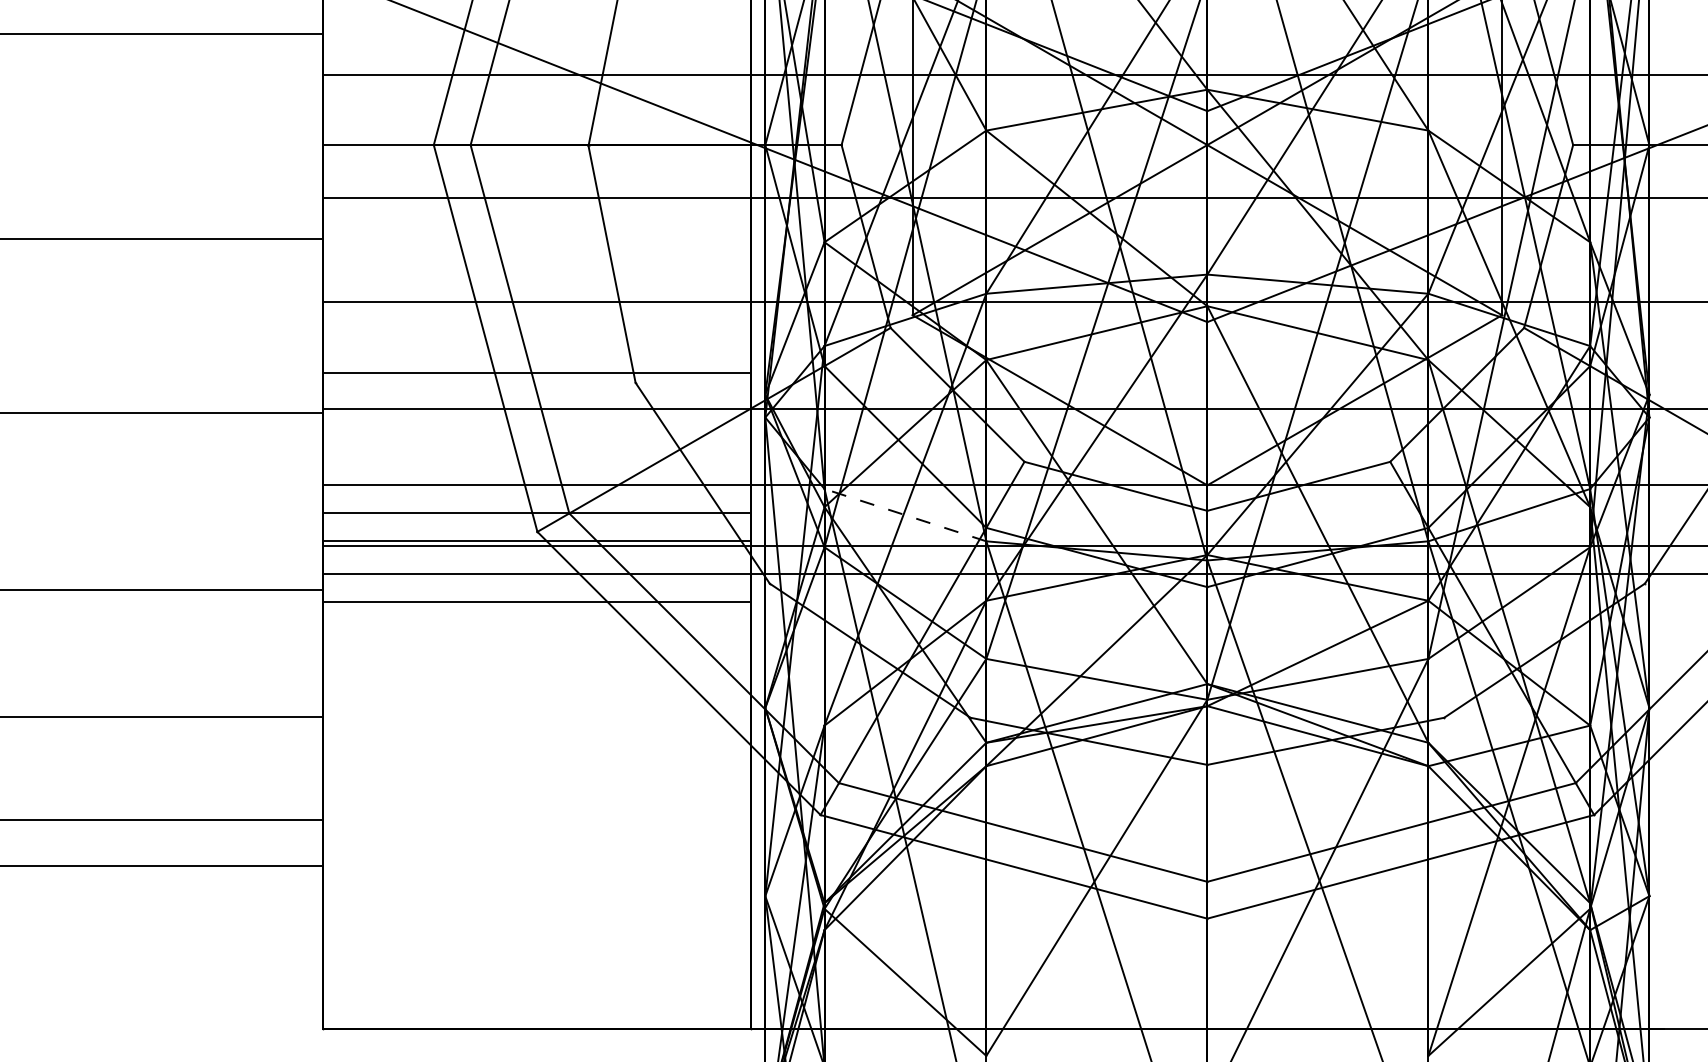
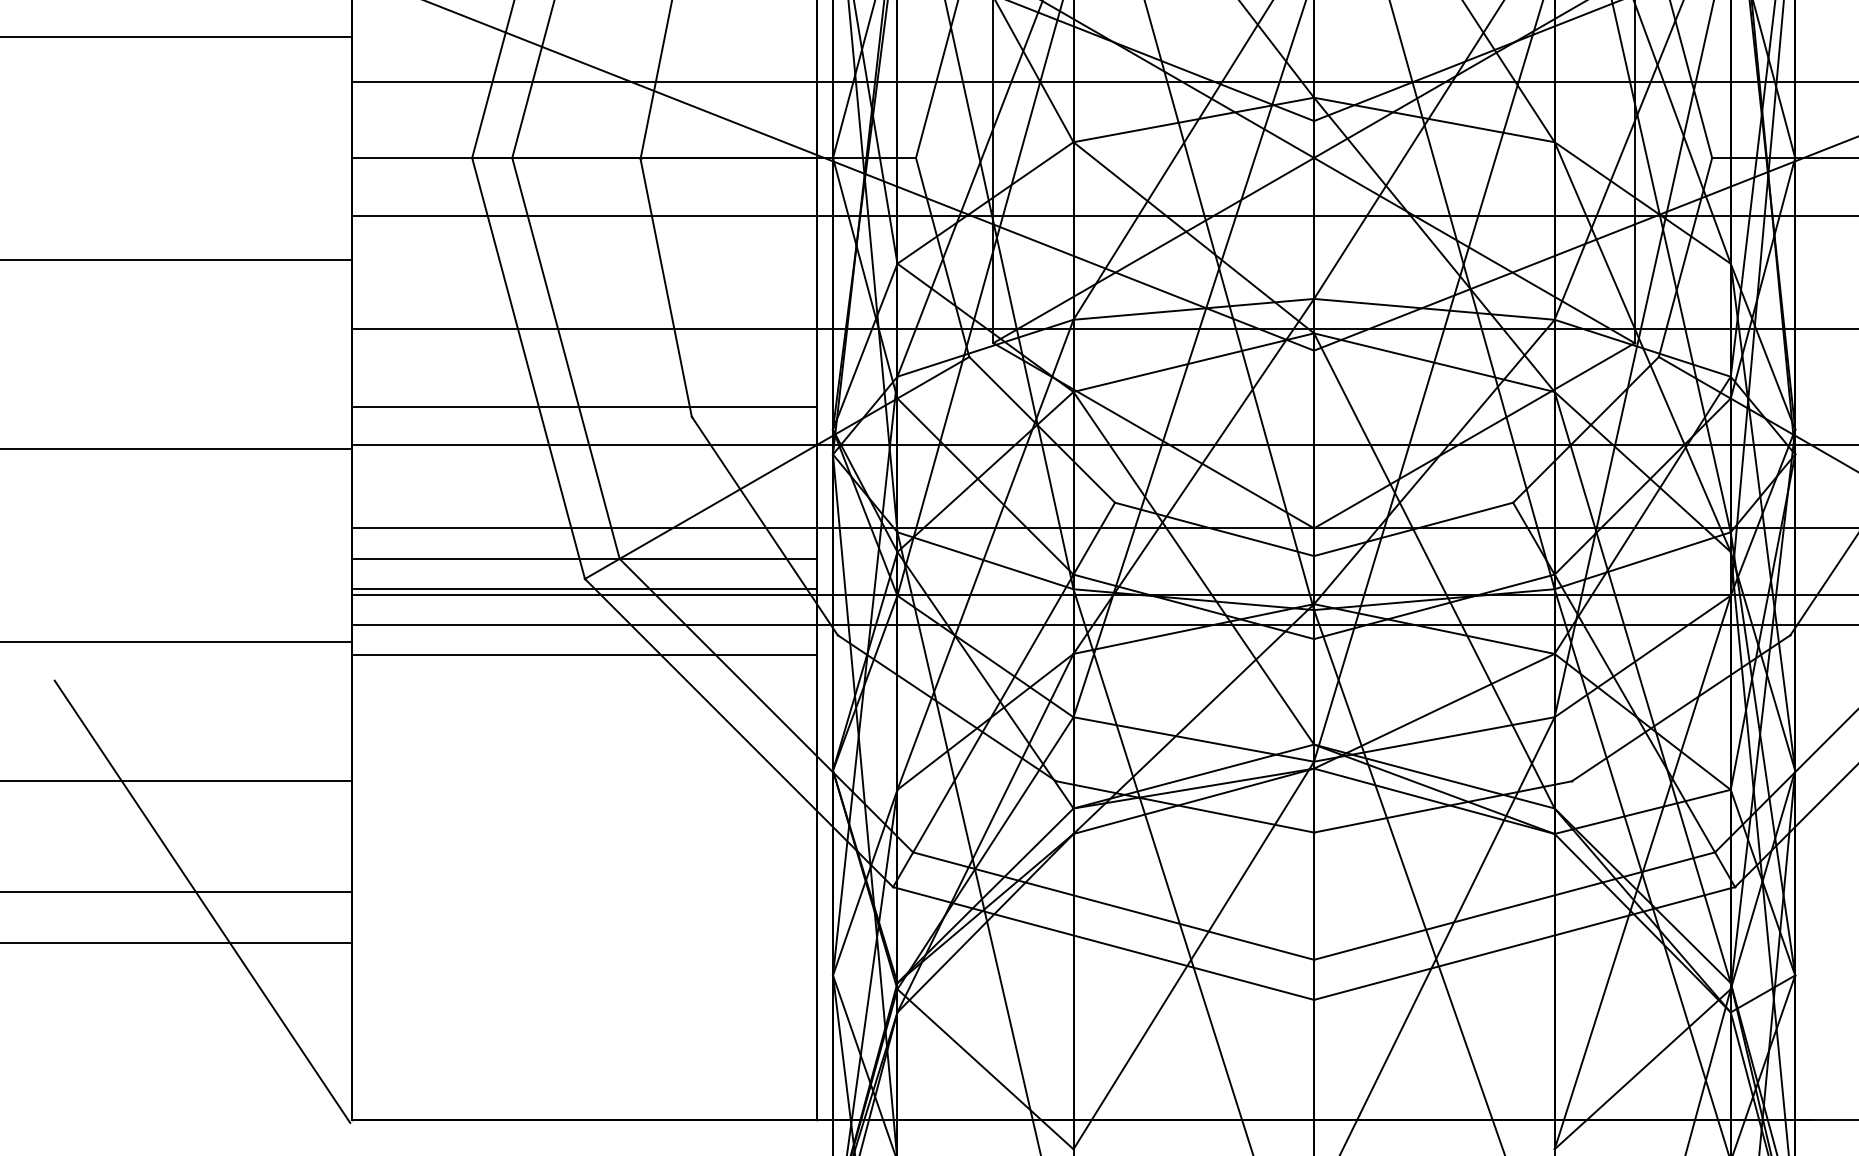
line: (905, 514) -> (985, 560), dashed -> solid
line: (186, 828) -> (202, 901), added

